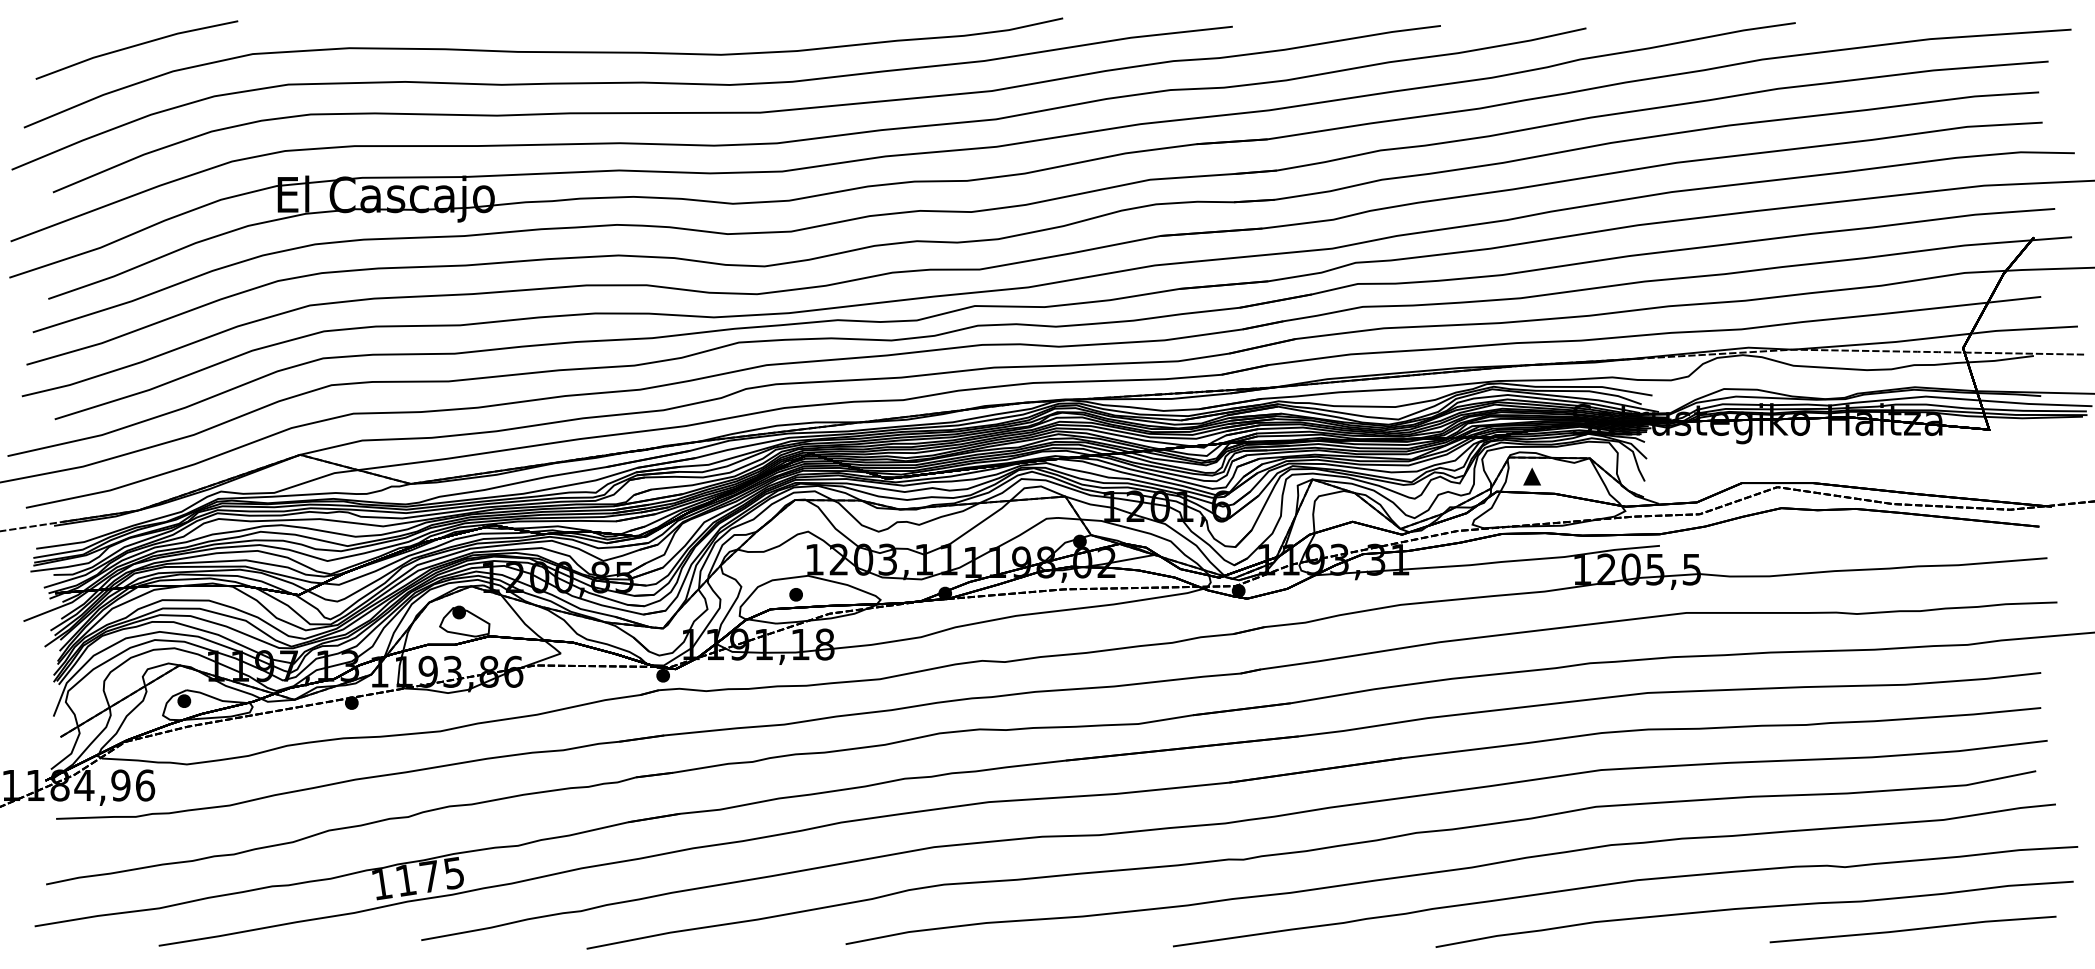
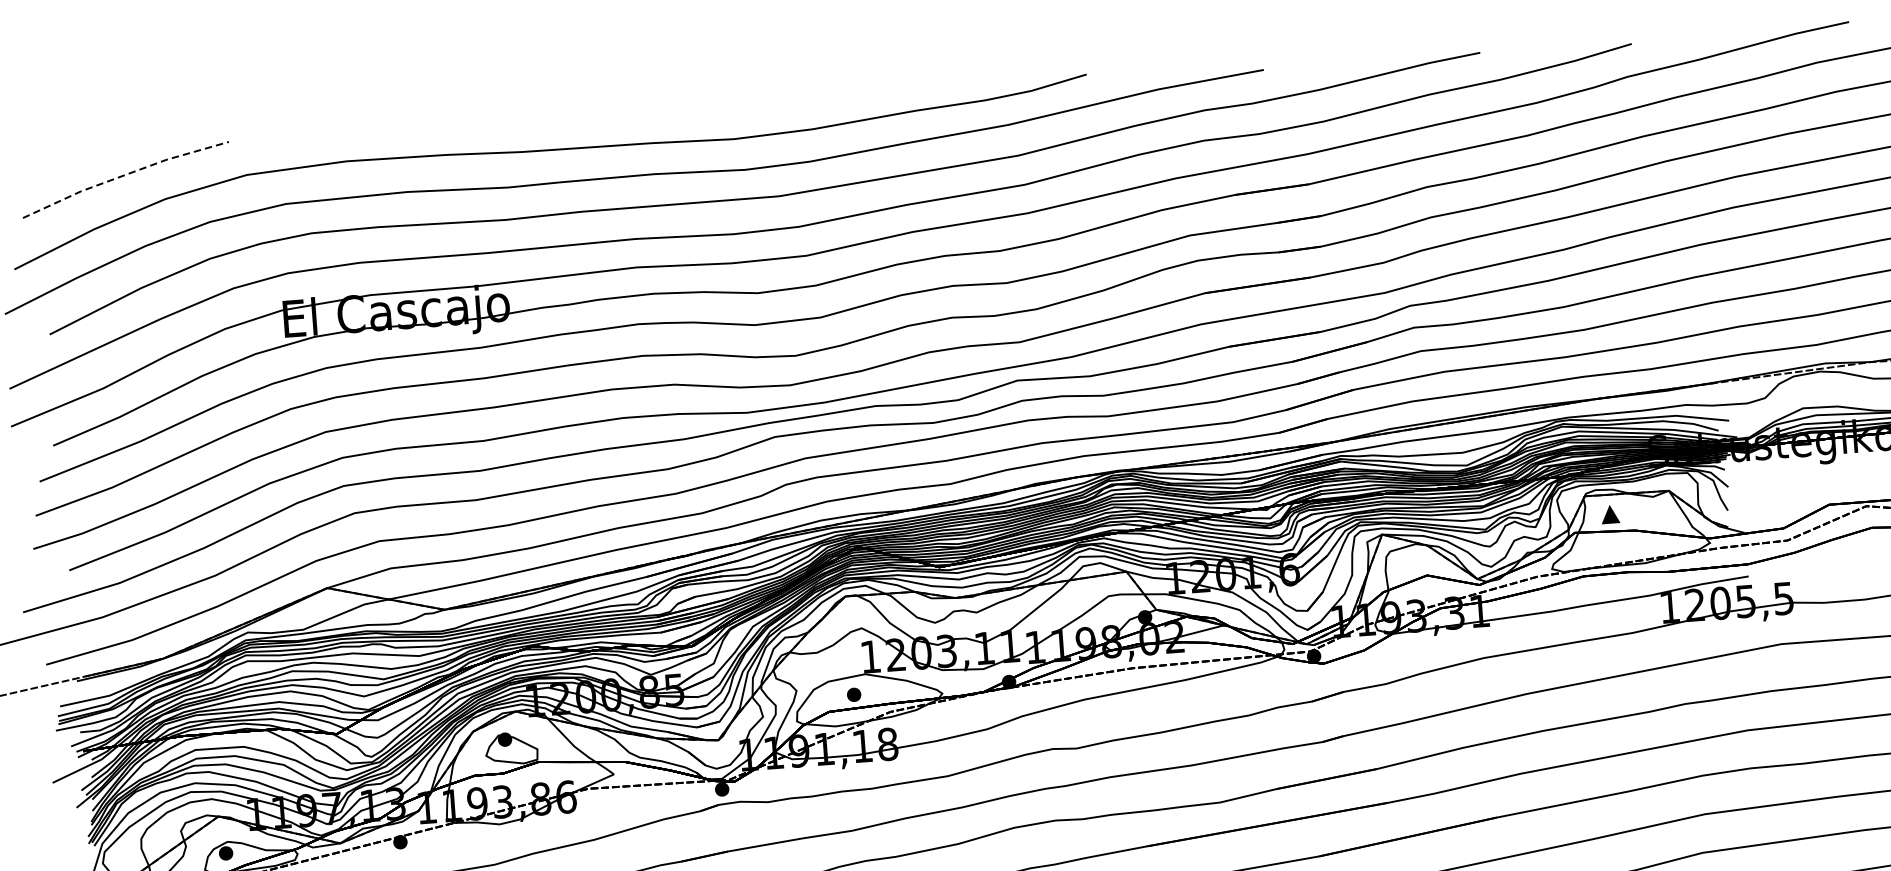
line: (135, 45) -> (124, 175), solid -> dashed

